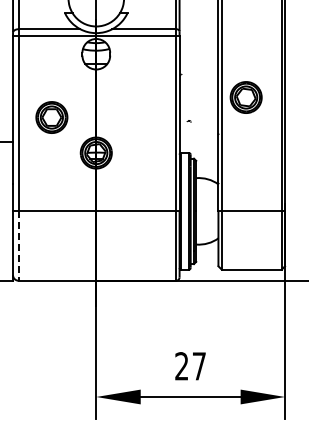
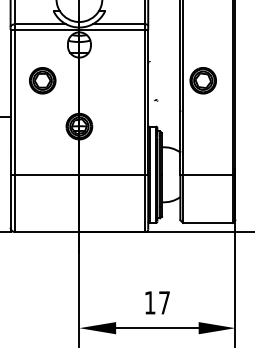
part: (51, 117) -> (42, 80), moved
line: (18, 246) -> (15, 203), dashed -> solid
text: (181, 366) -> (149, 302), 27 -> 17

